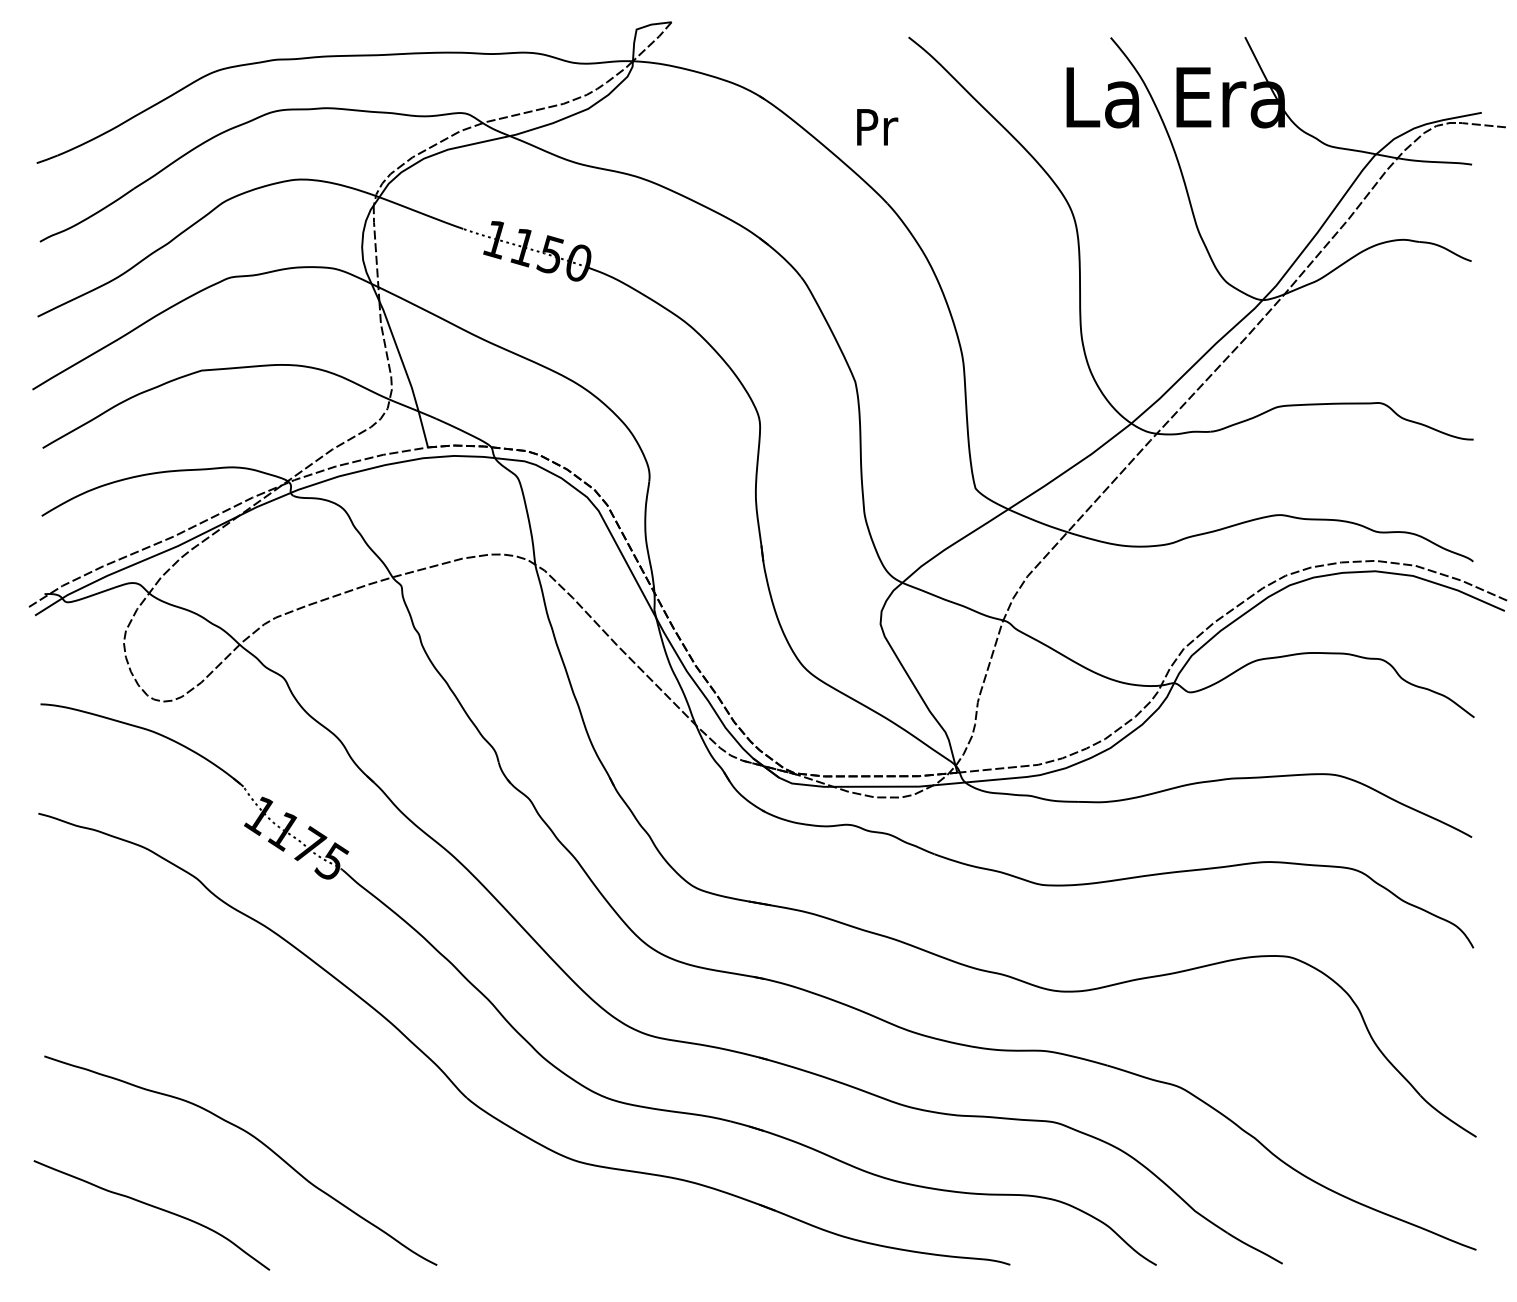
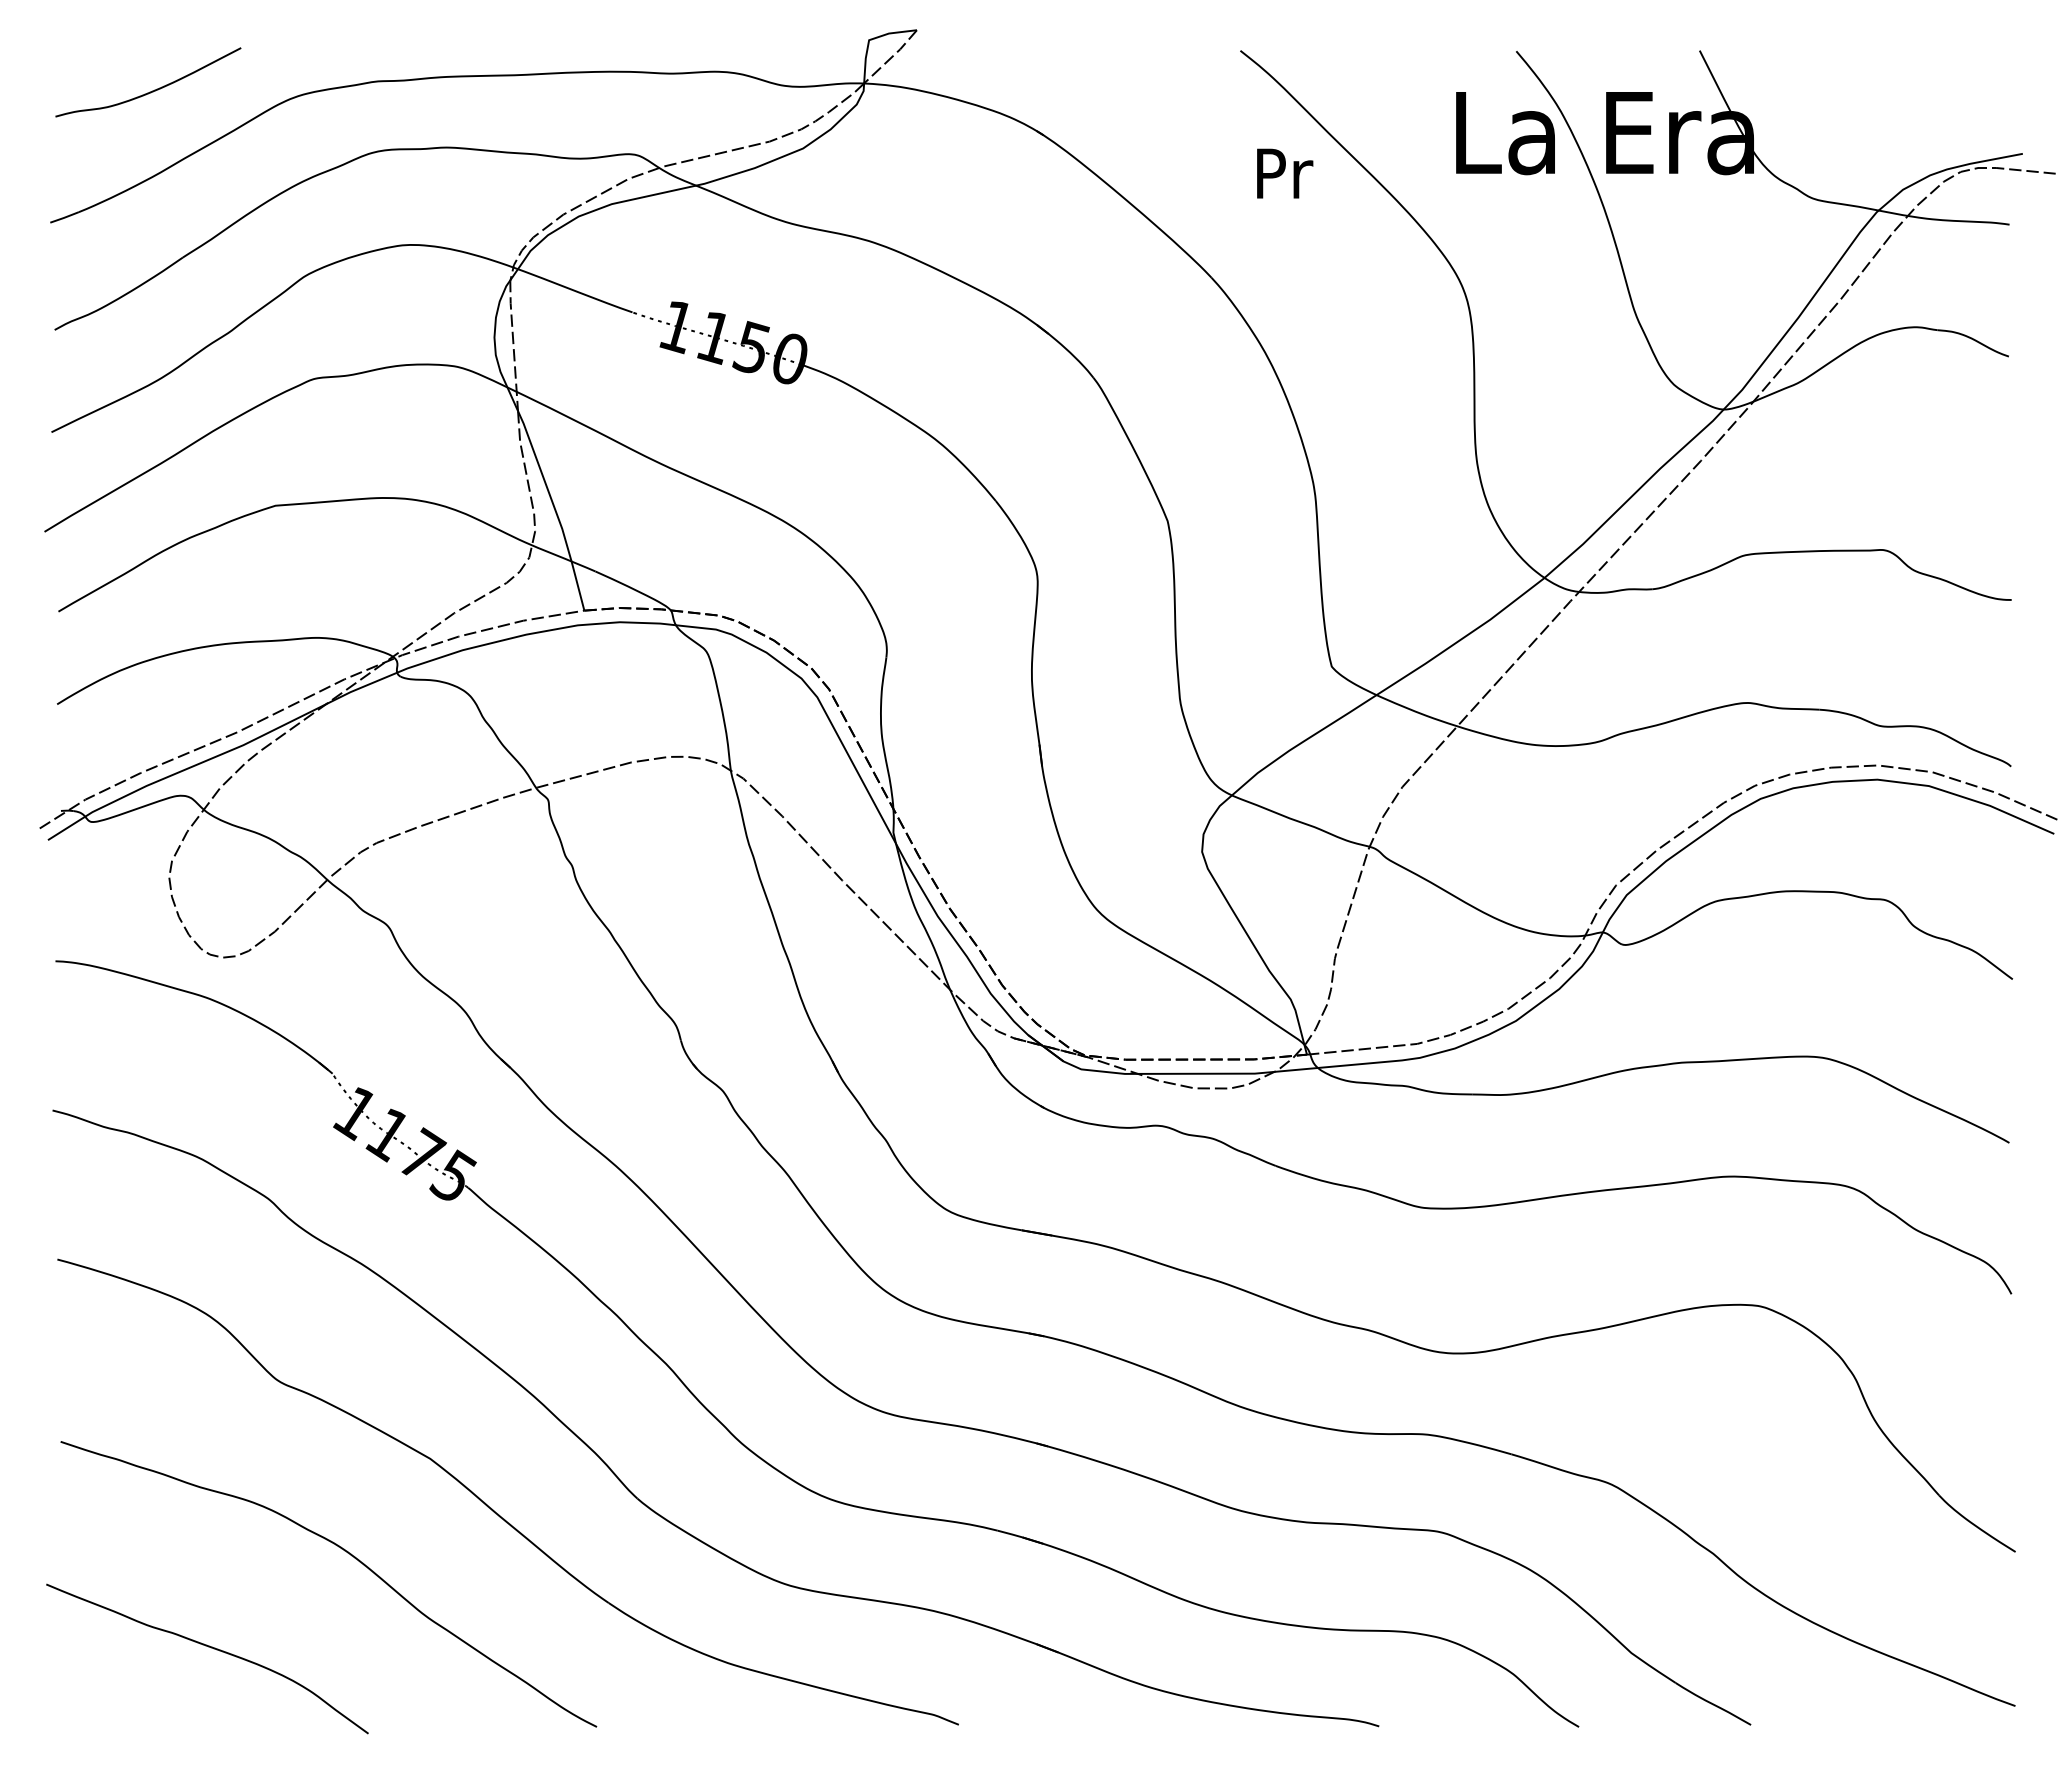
curve: (111, 66) -> (152, 90), added
text: (877, 127) -> (1285, 173), moved
part: (360, 1105) -> (492, 1508), added

